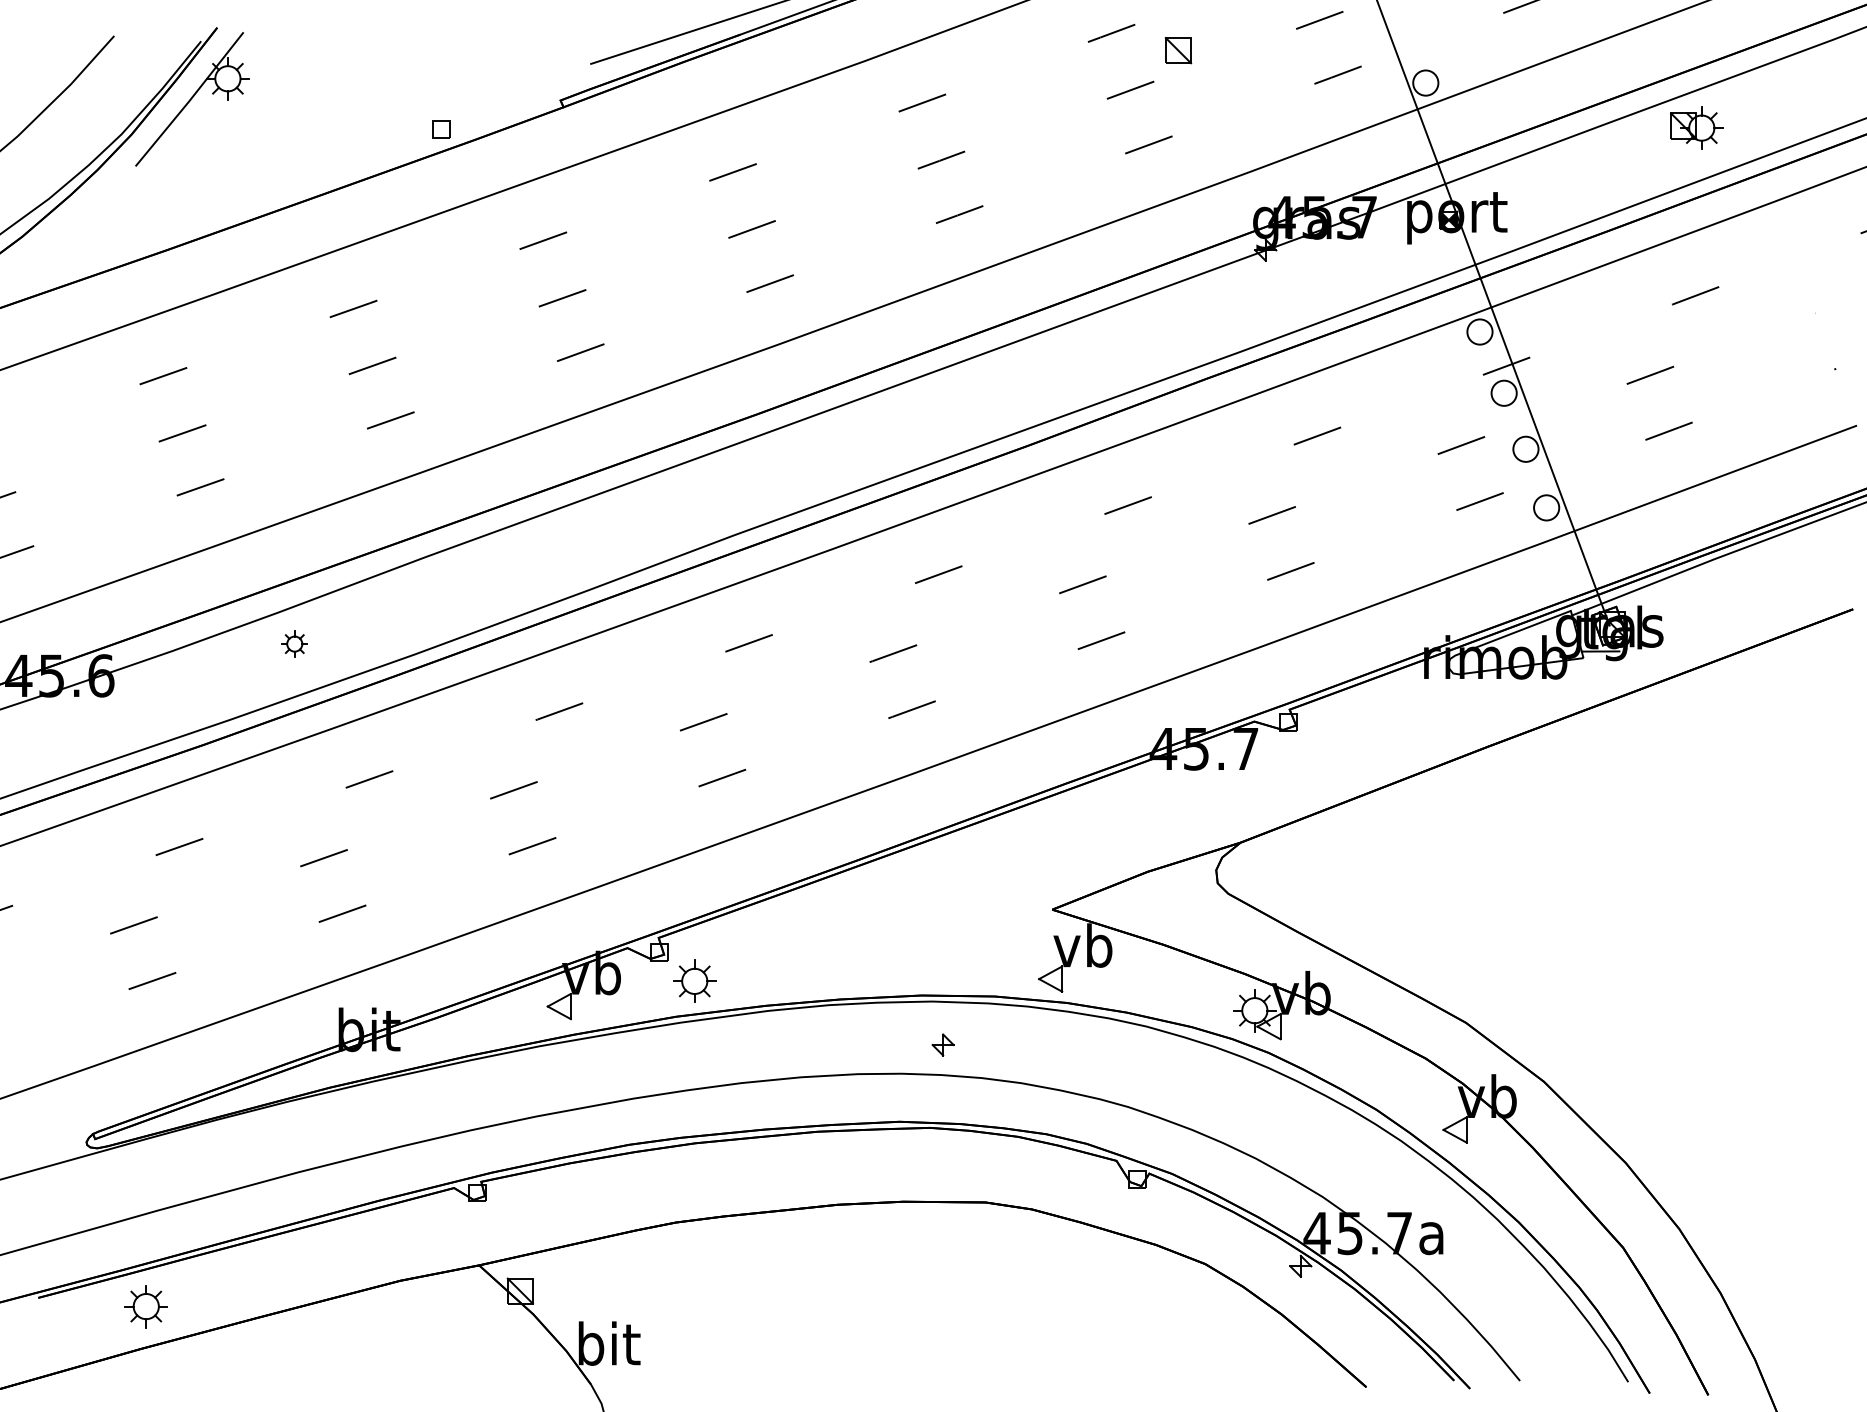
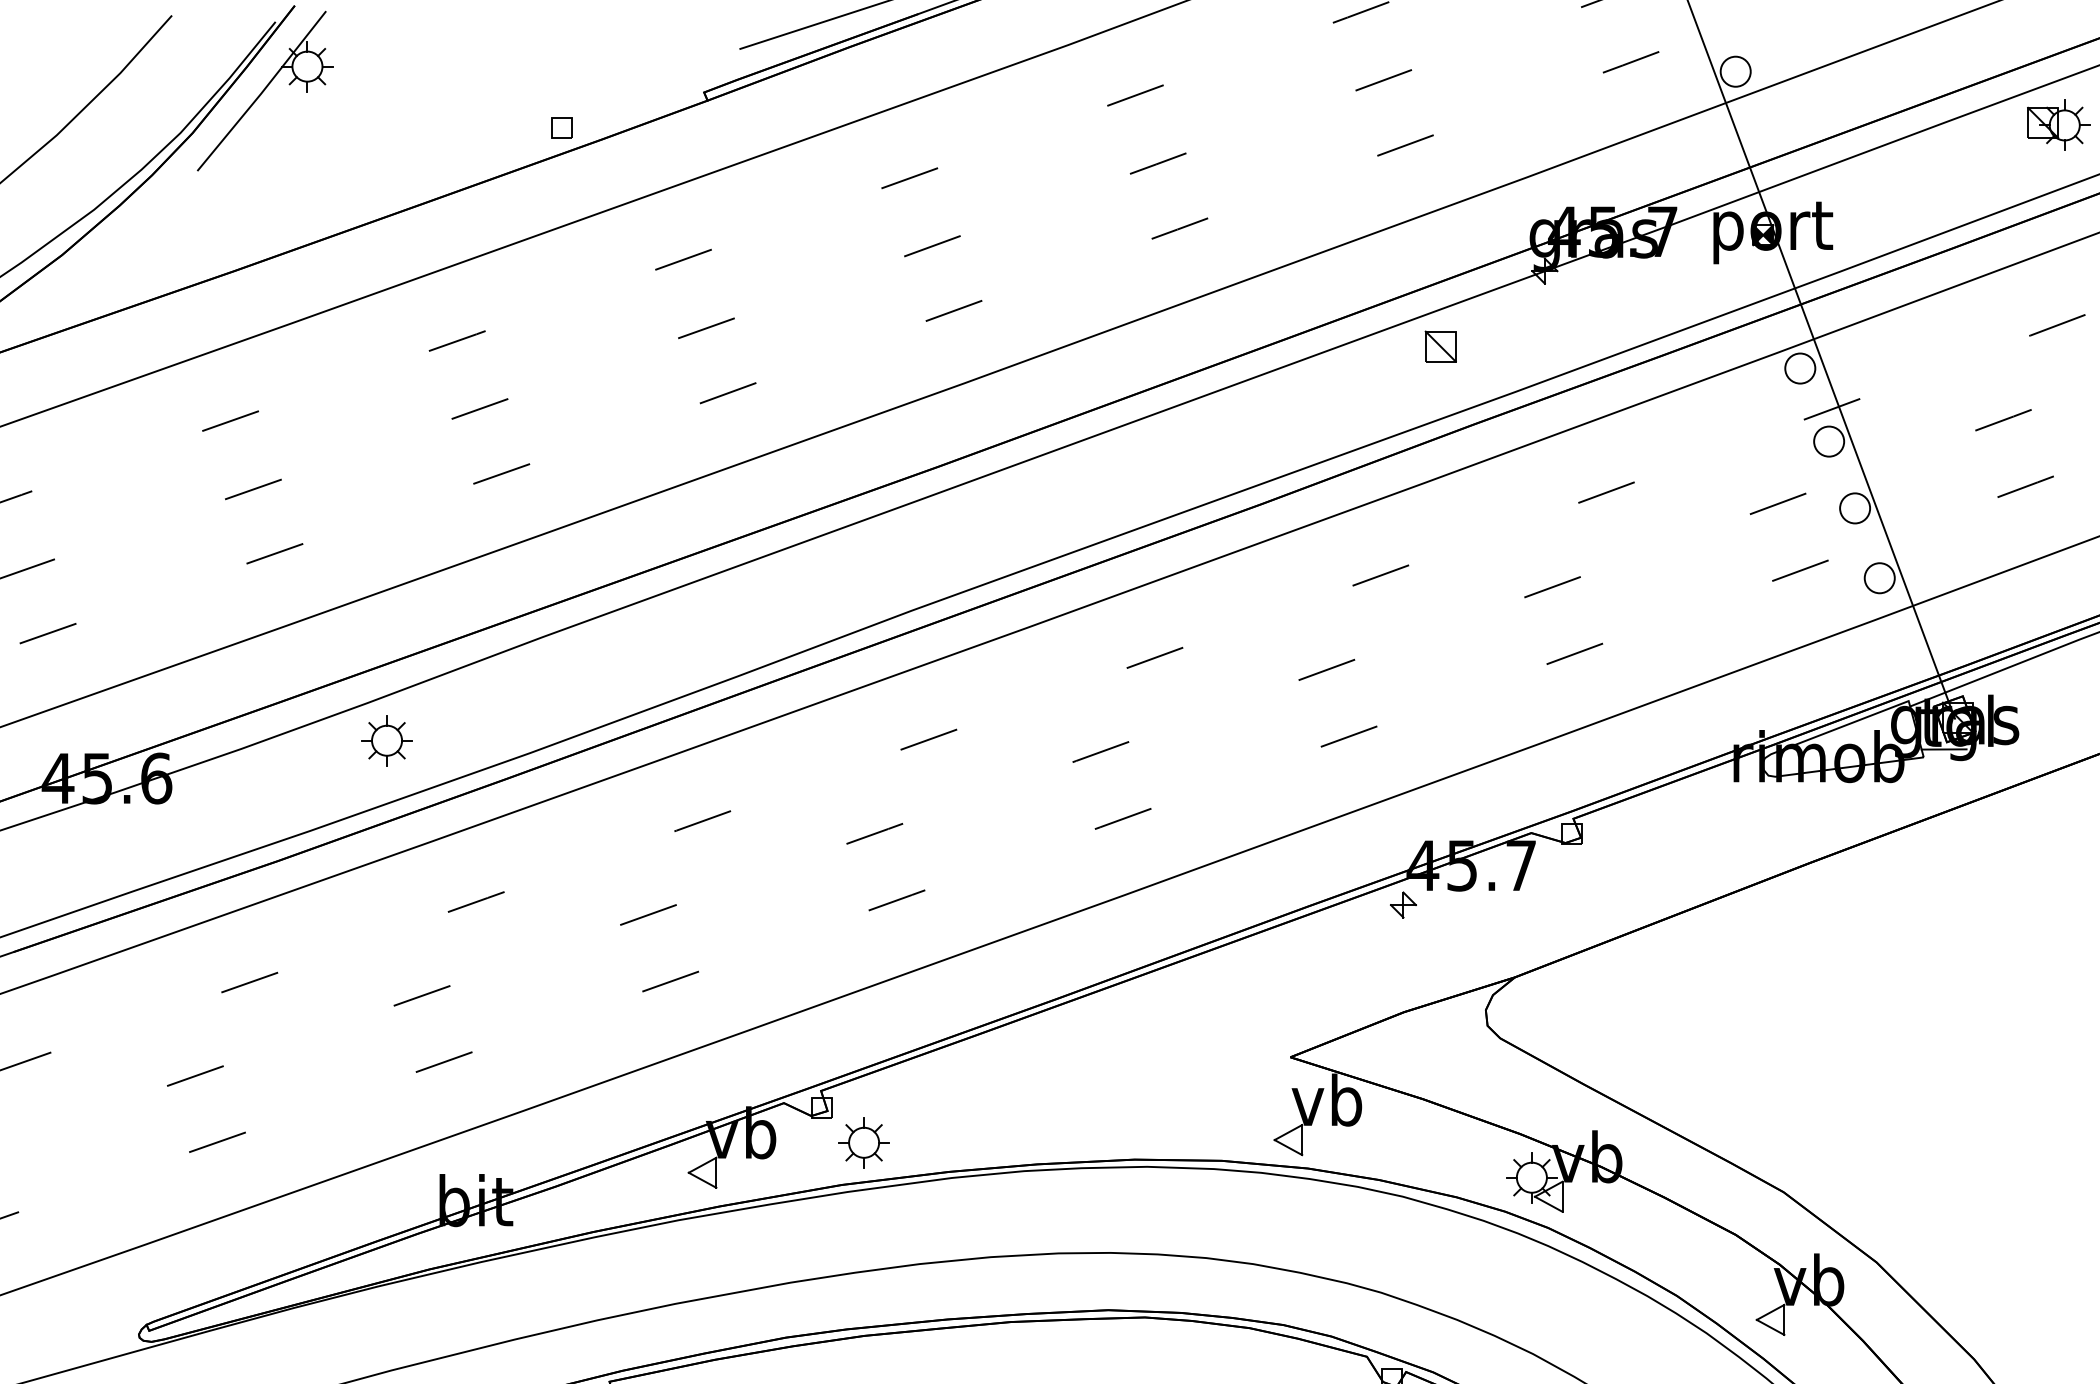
part: (1178, 50) -> (1440, 346), moved
part: (294, 643) -> (386, 739), size x1.67
part: (942, 1044) -> (1402, 904), moved

